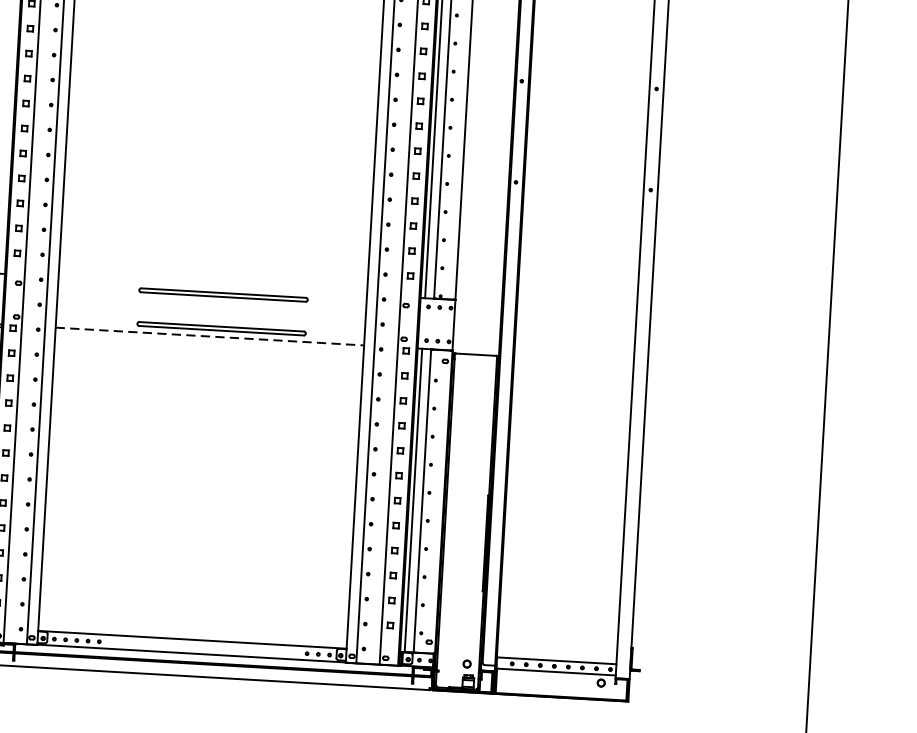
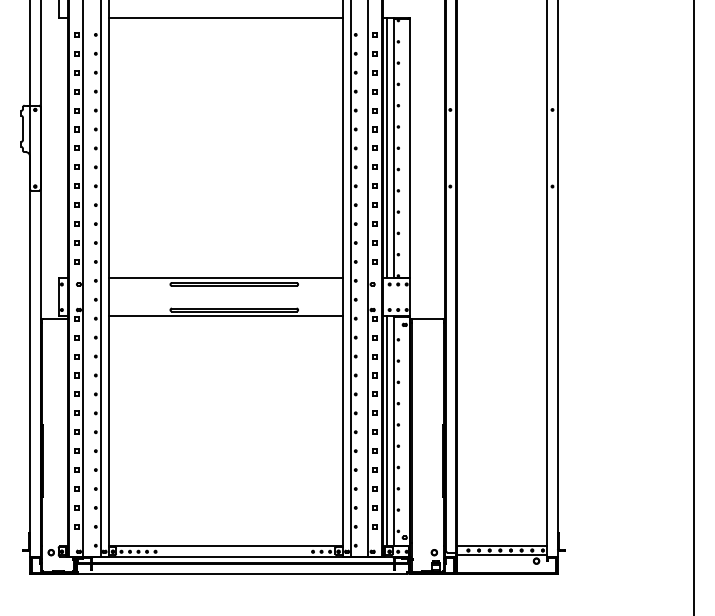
line: (212, 286) -> (225, 278), added
line: (209, 336) -> (225, 316), dashed -> solid

